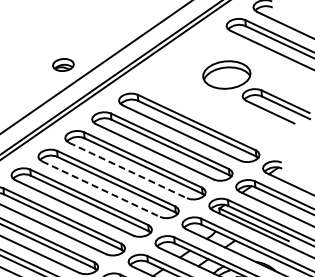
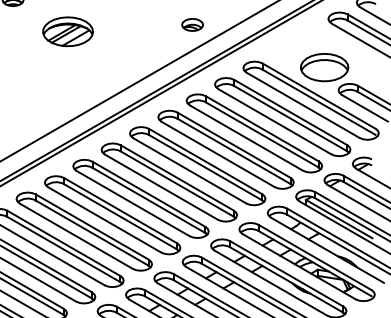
part: (63, 64) -> (192, 24), moved
part: (215, 109) -> (310, 100), added
line: (128, 170) -> (218, 154), dashed -> solid
line: (101, 189) -> (190, 171), dashed -> solid

